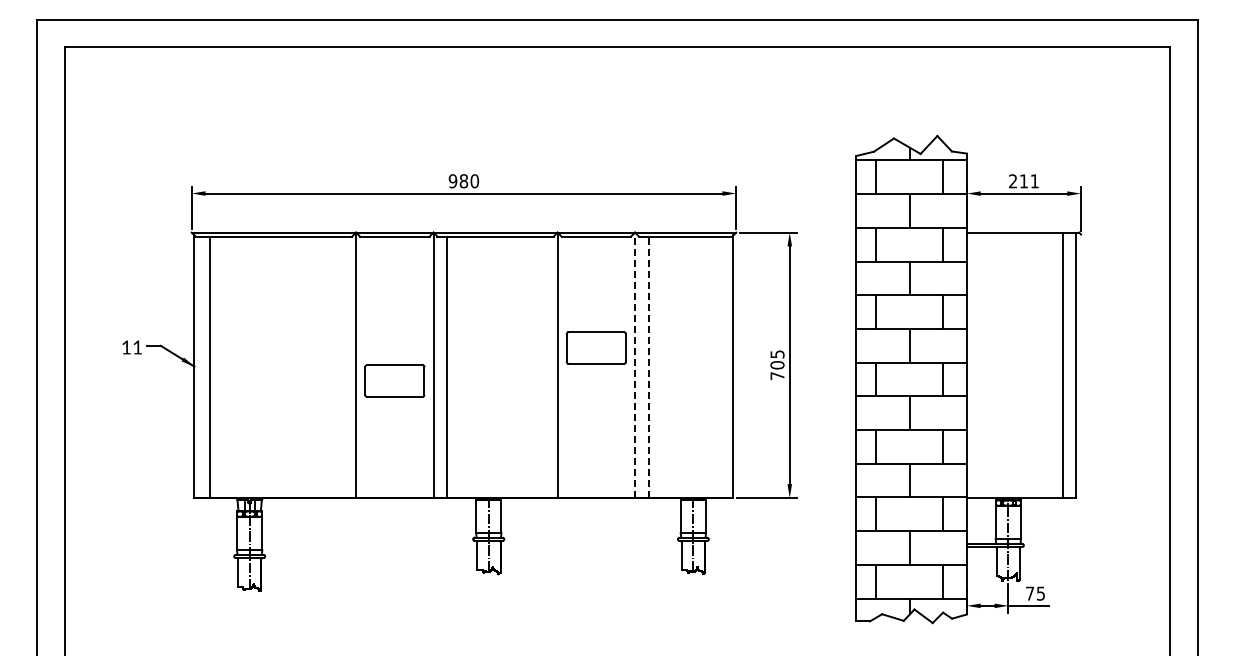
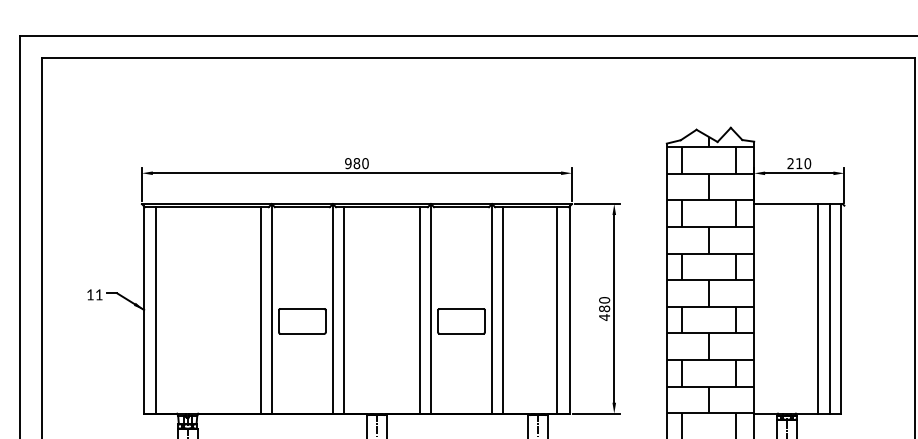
text: (1034, 181) -> (807, 163), 211 -> 210
part: (596, 347) -> (461, 320), moved
line: (1047, 364) -> (817, 308), added
line: (635, 365) -> (492, 309), dashed -> solid
text: (777, 365) -> (604, 309), 705 -> 480
line: (342, 366) -> (261, 309), added
line: (543, 366) -> (419, 309), added
line: (717, 366) -> (557, 309), added
line: (648, 367) -> (502, 310), dashed -> solid

